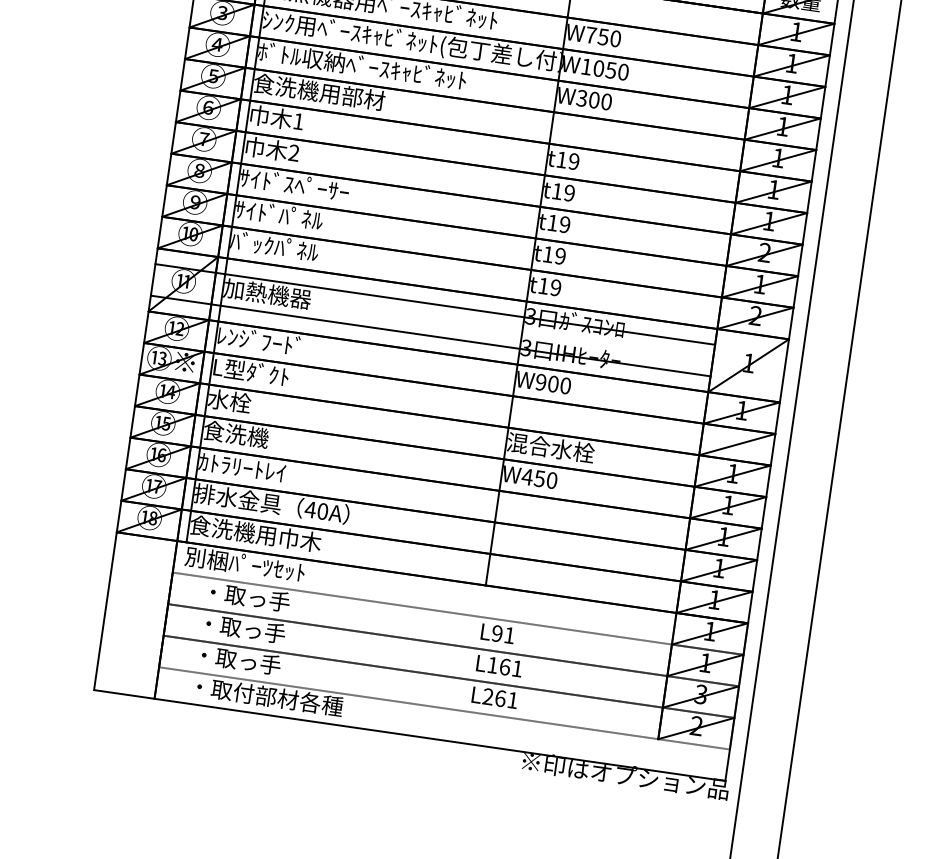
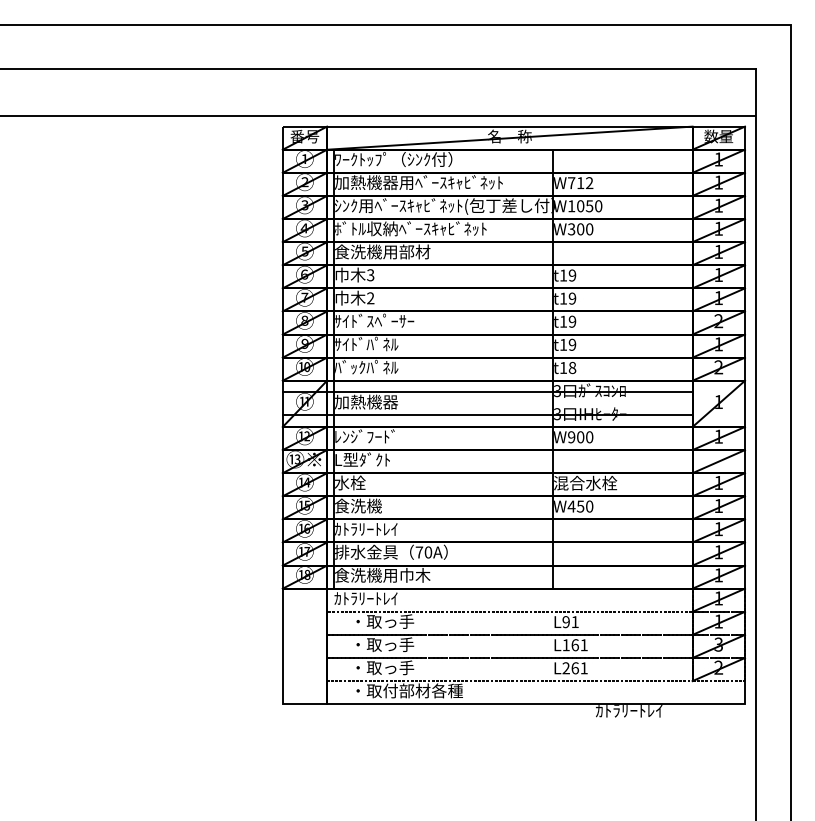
text: (608, 38) -> (584, 183), W750 -> W712
text: (298, 121) -> (370, 275), 1 -> 3
text: (556, 287) -> (572, 367), t19 -> t18
text: (310, 509) -> (419, 552), 40A -> 70A
text: (244, 562) -> (377, 597), 別梱ﾊﾟｰﾂｾｯﾄ -> ｶﾄﾗﾘｰﾄﾚｲ
text: (625, 775) -> (672, 710), ※印はオプション品 -> ｶﾄﾗﾘｰﾄﾚｲ

